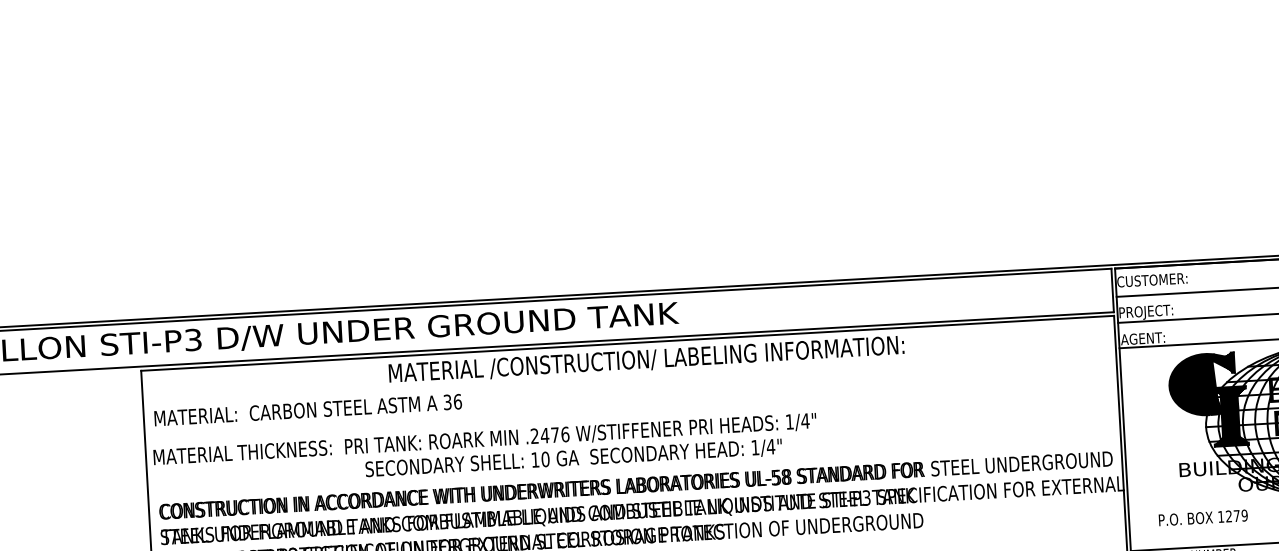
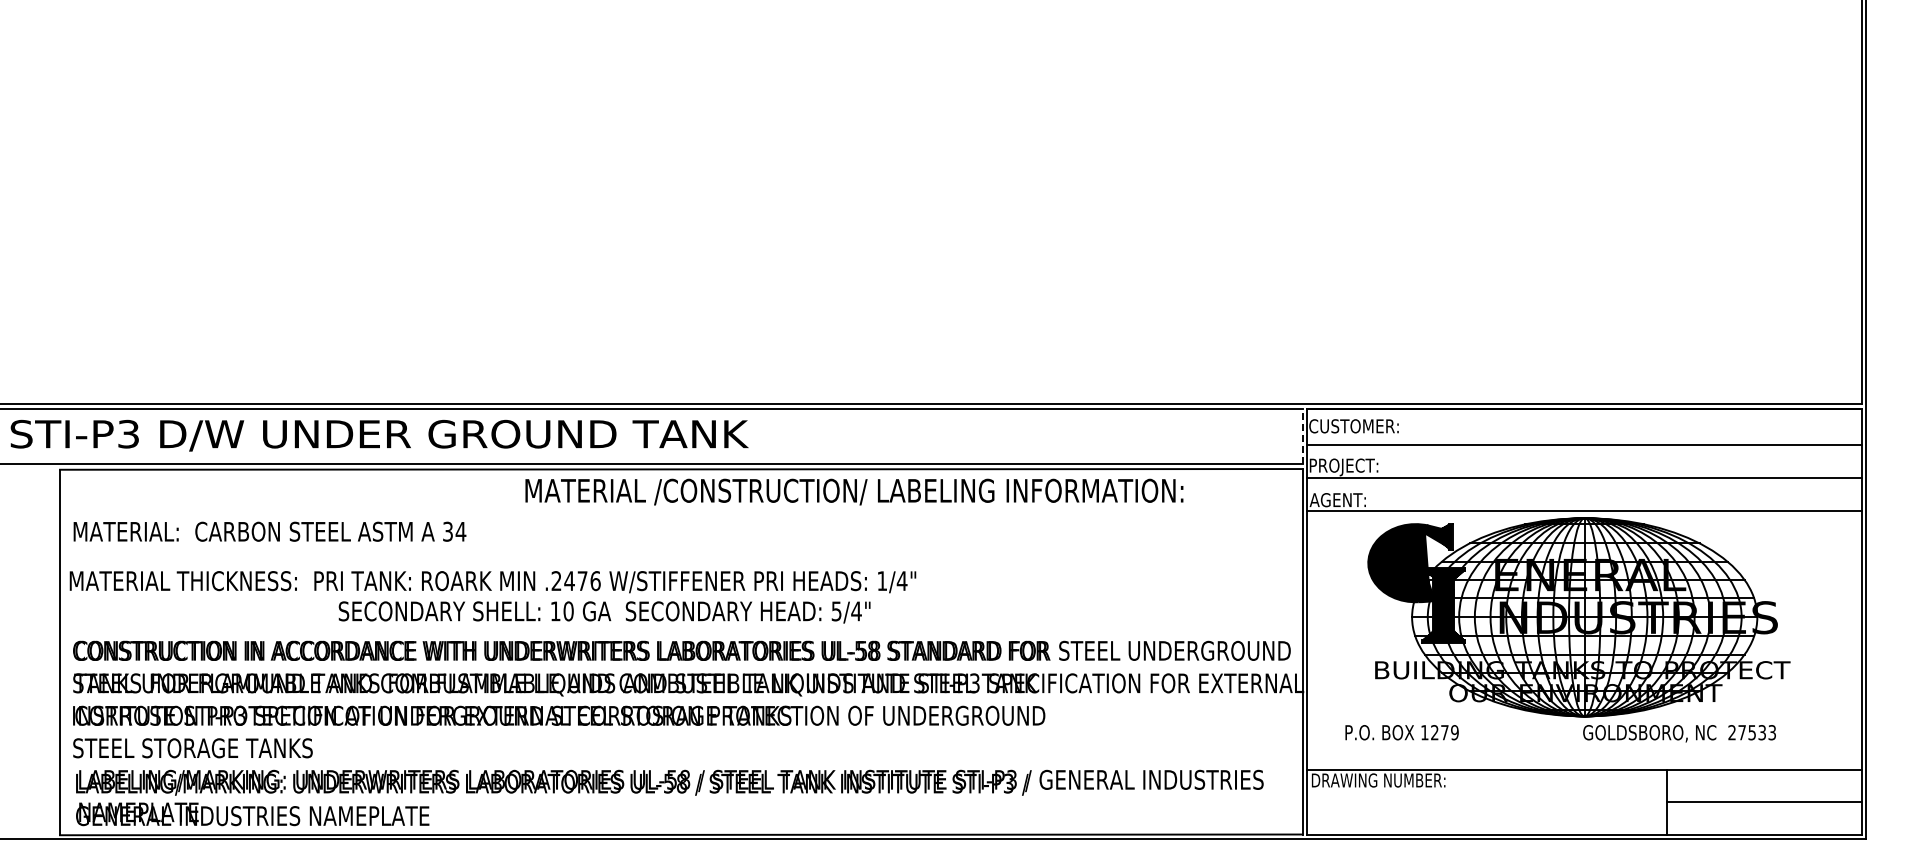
line: (1112, 290) -> (1302, 436), solid -> dashed
text: (646, 359) -> (854, 491), moved
text: (457, 401) -> (460, 531), 36 -> 34
text: (755, 447) -> (836, 611), 1/4" -> 5/4"

